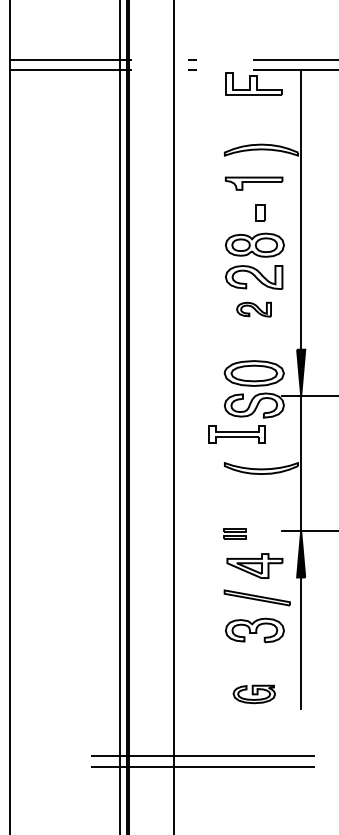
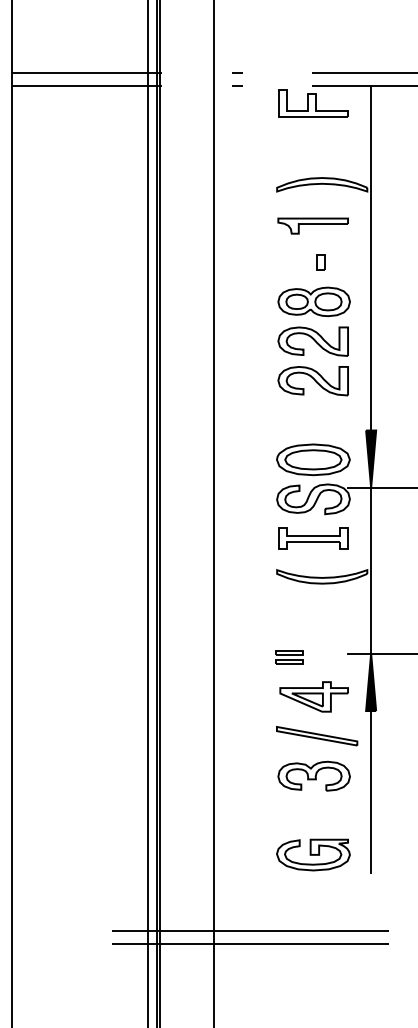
part: (260, 213) -> (320, 262), size x0.71
part: (253, 309) -> (312, 381), size x1.67
part: (237, 434) -> (313, 538), moved
part: (254, 694) -> (313, 854), size x1.43

